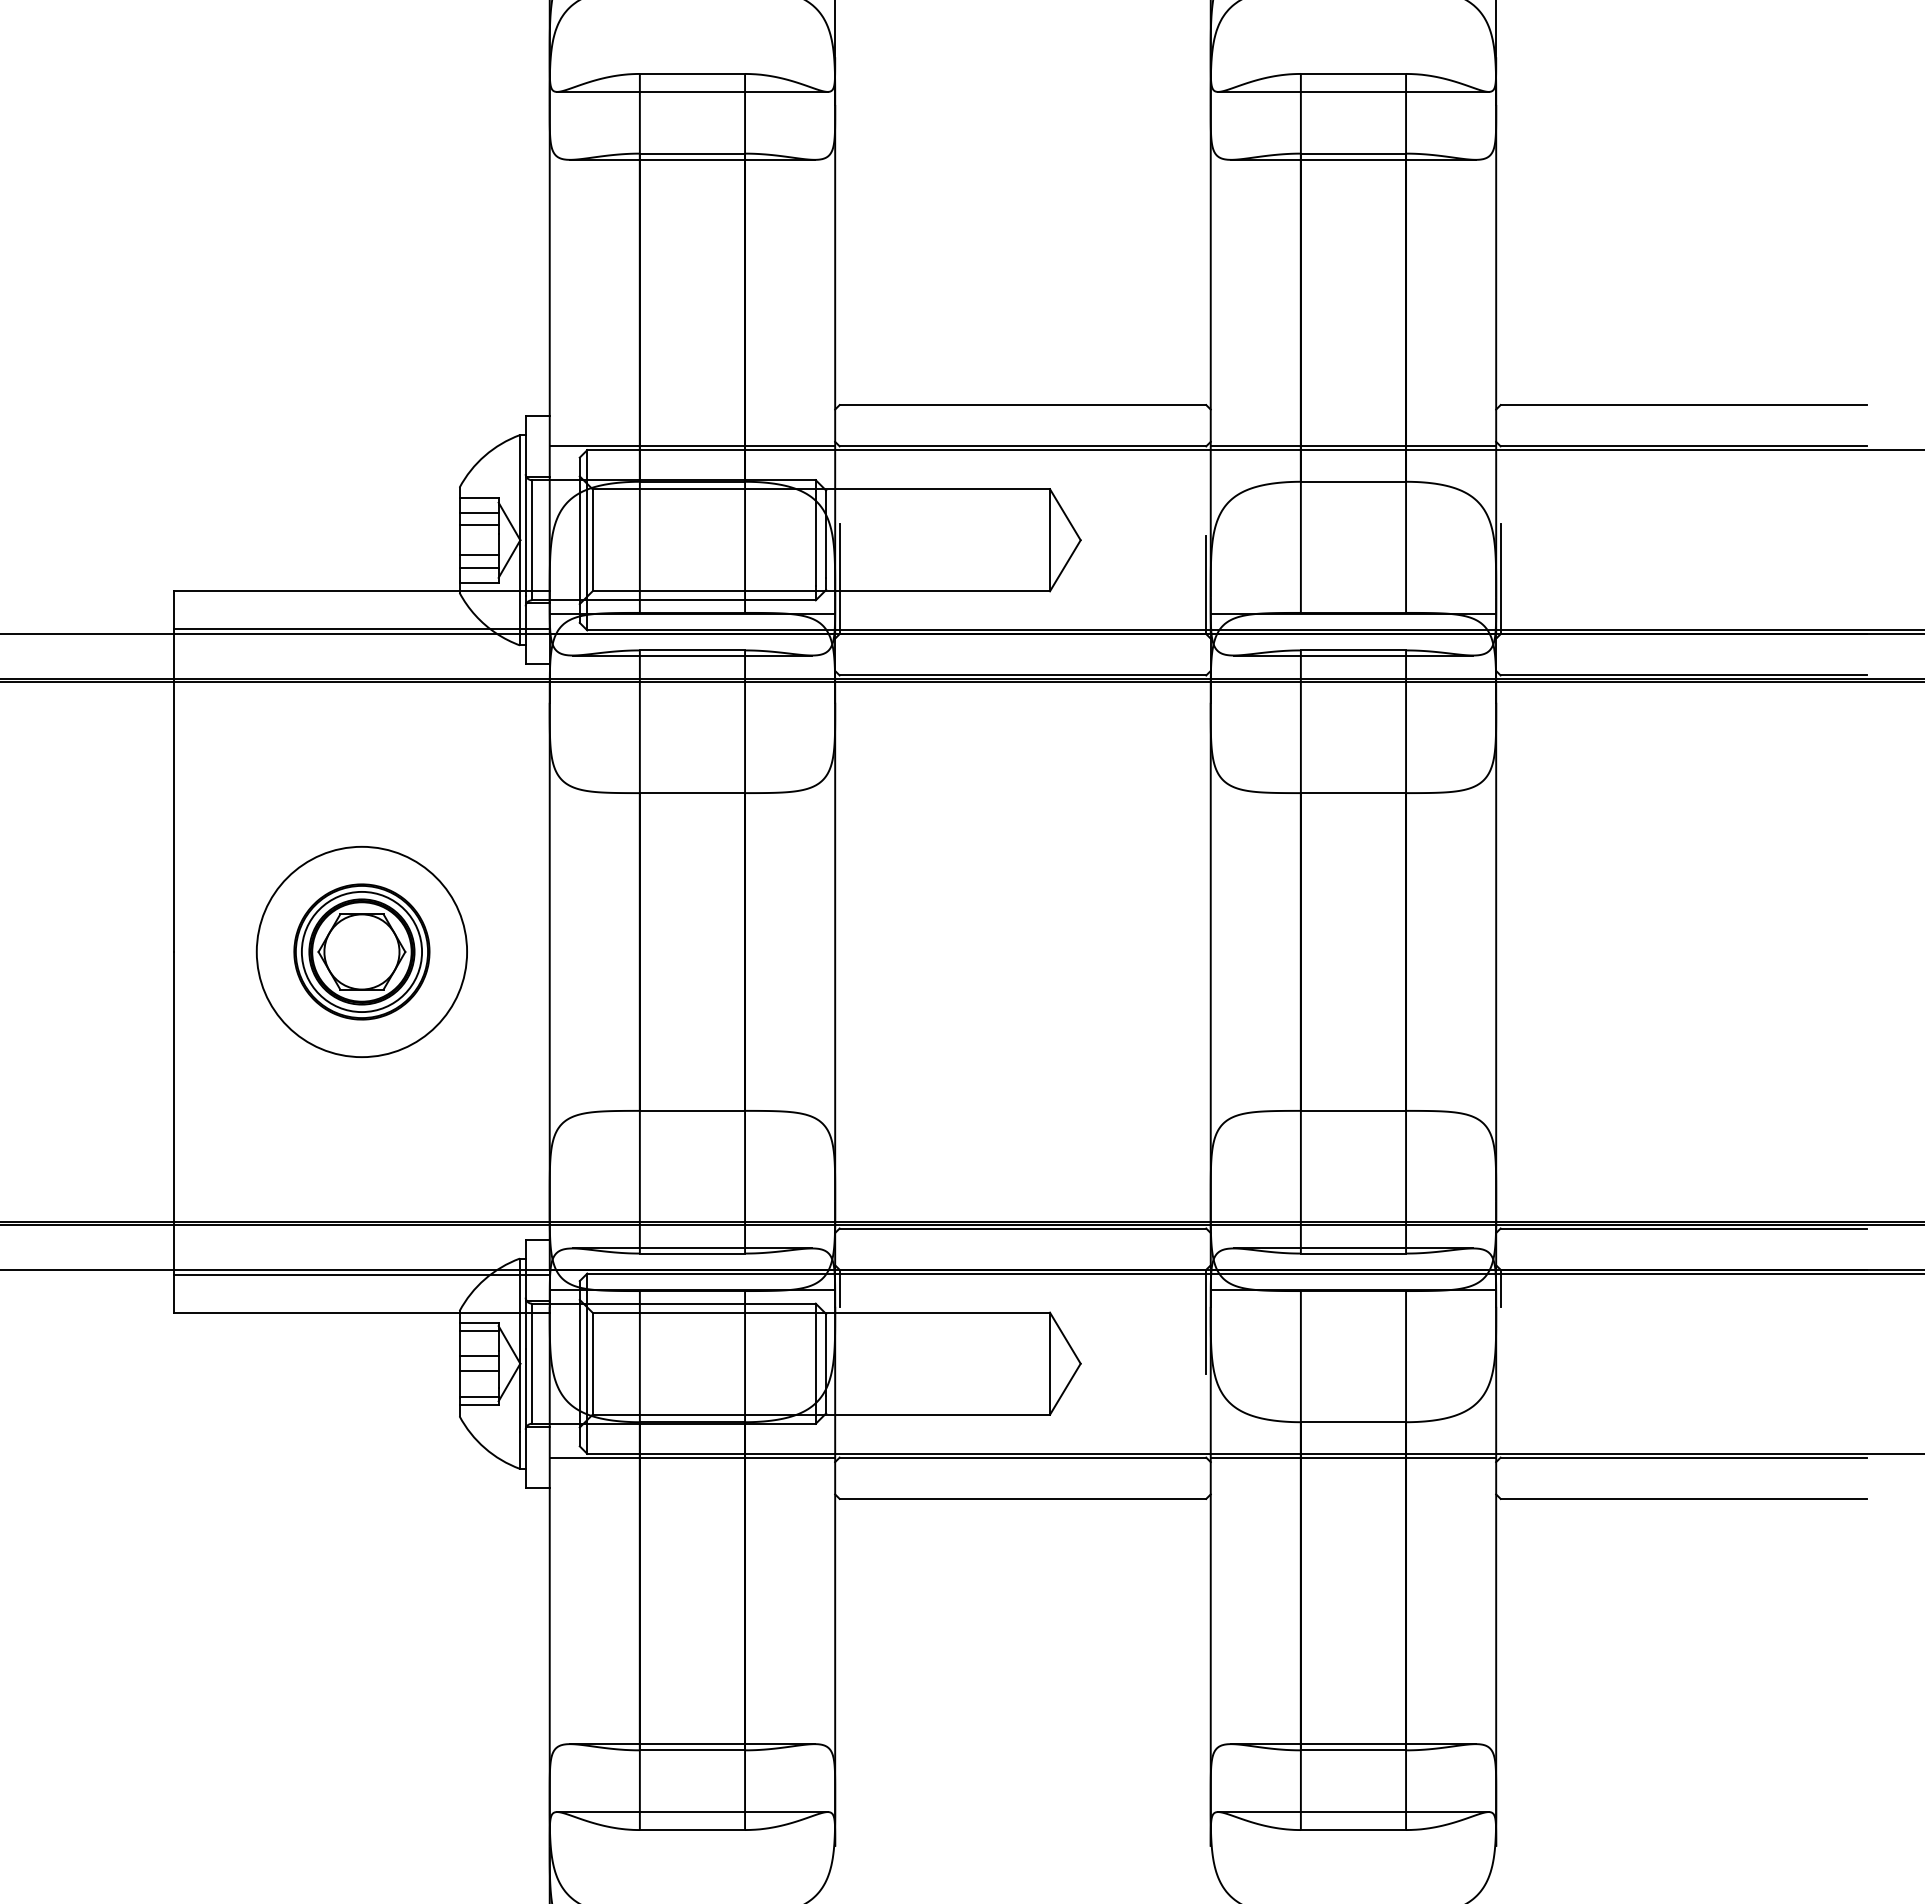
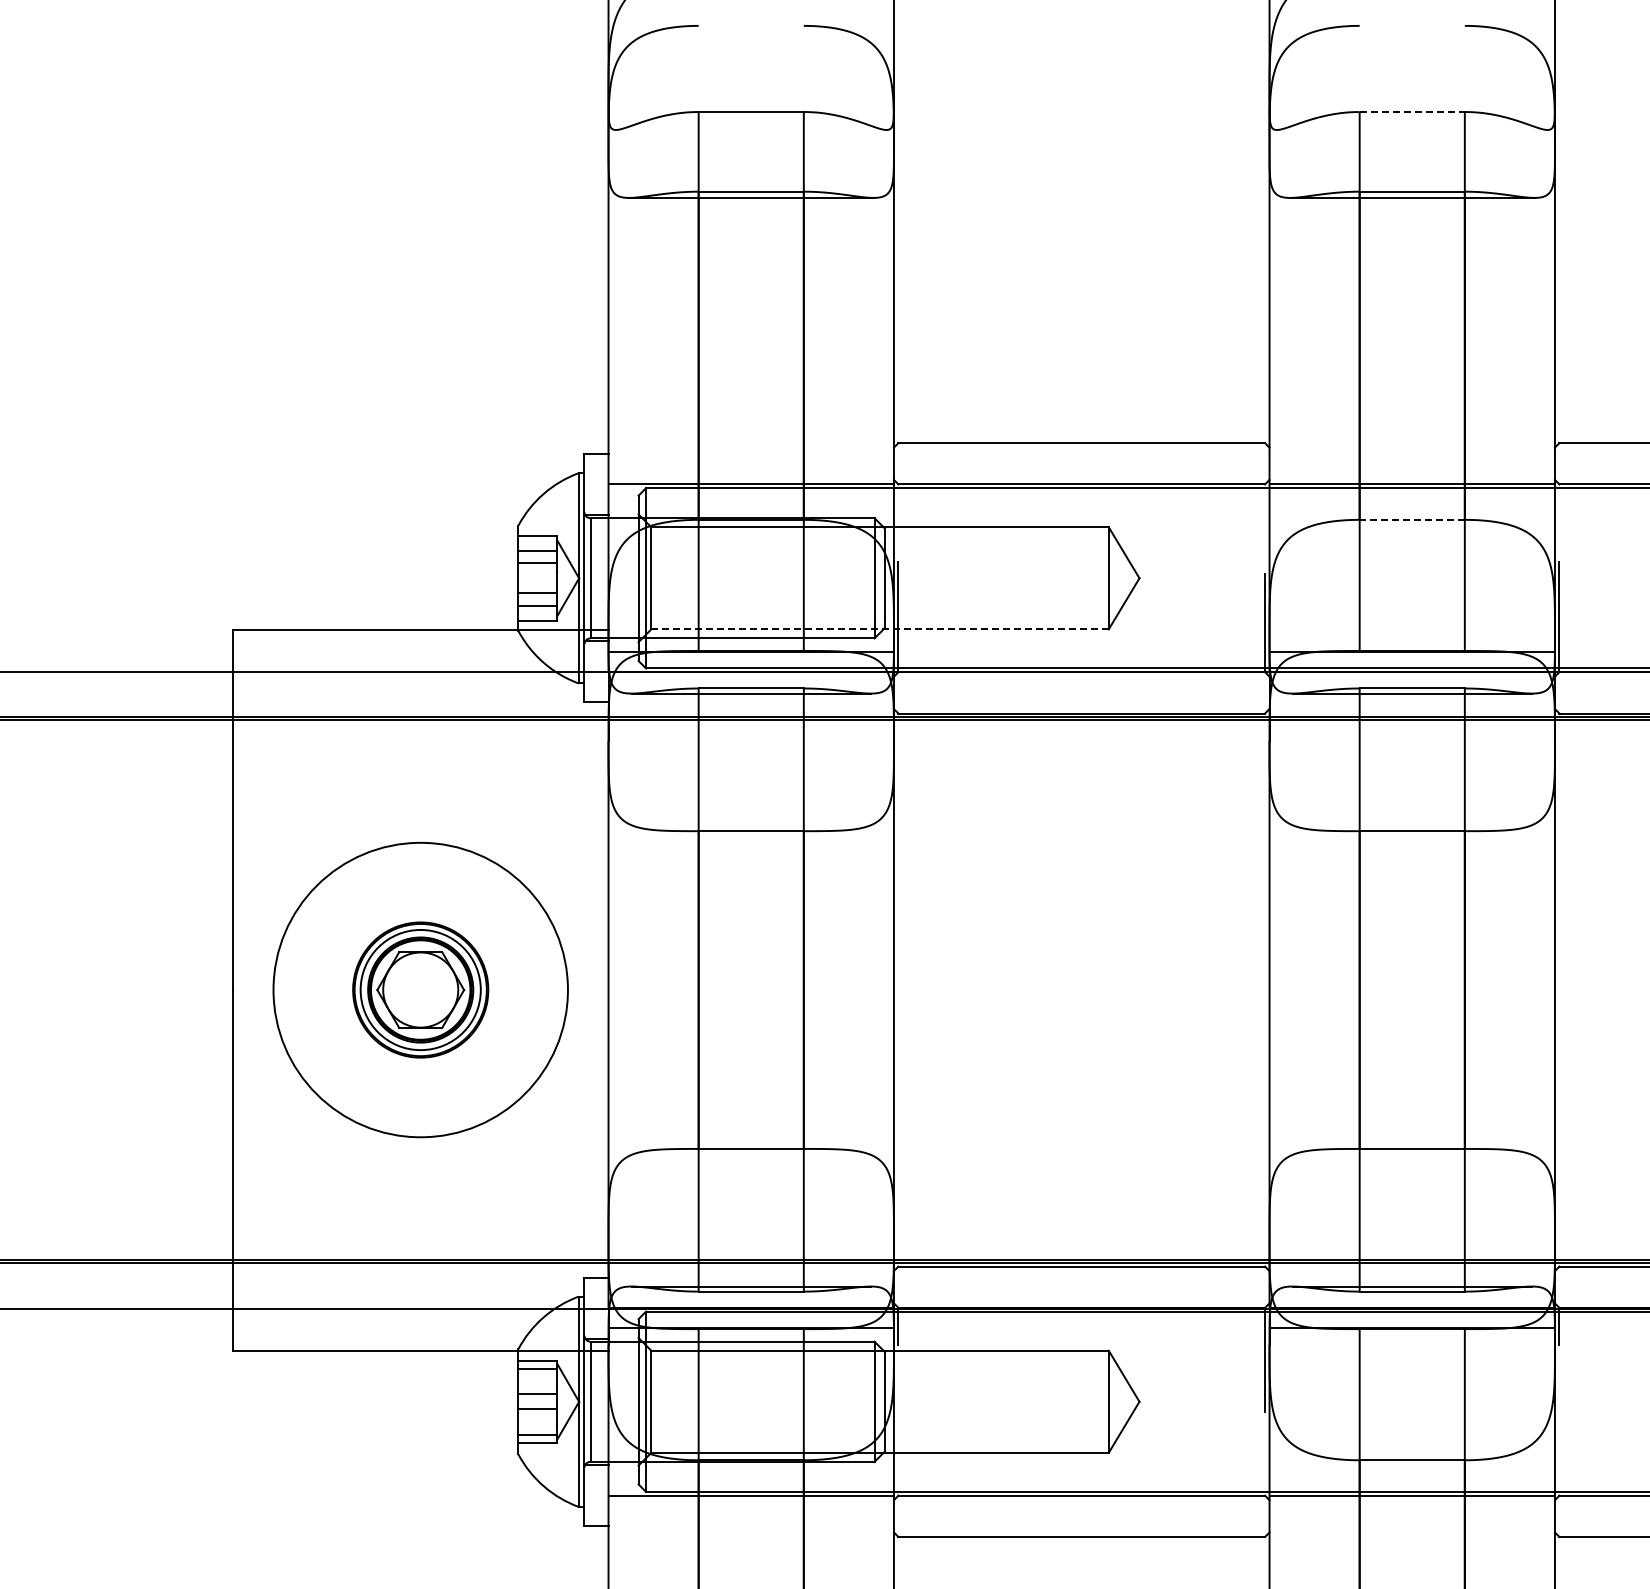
line: (1353, 73) -> (1412, 111), solid -> dashed
line: (692, 91) -> (751, 129), removed
line: (1353, 91) -> (1412, 129), removed
line: (1353, 481) -> (1412, 519), solid -> dashed
line: (821, 591) -> (880, 629), solid -> dashed
line: (361, 629) -> (420, 667), removed
circle: (361, 951) -> (420, 989), size x1.4
line: (361, 1274) -> (420, 1312), removed

